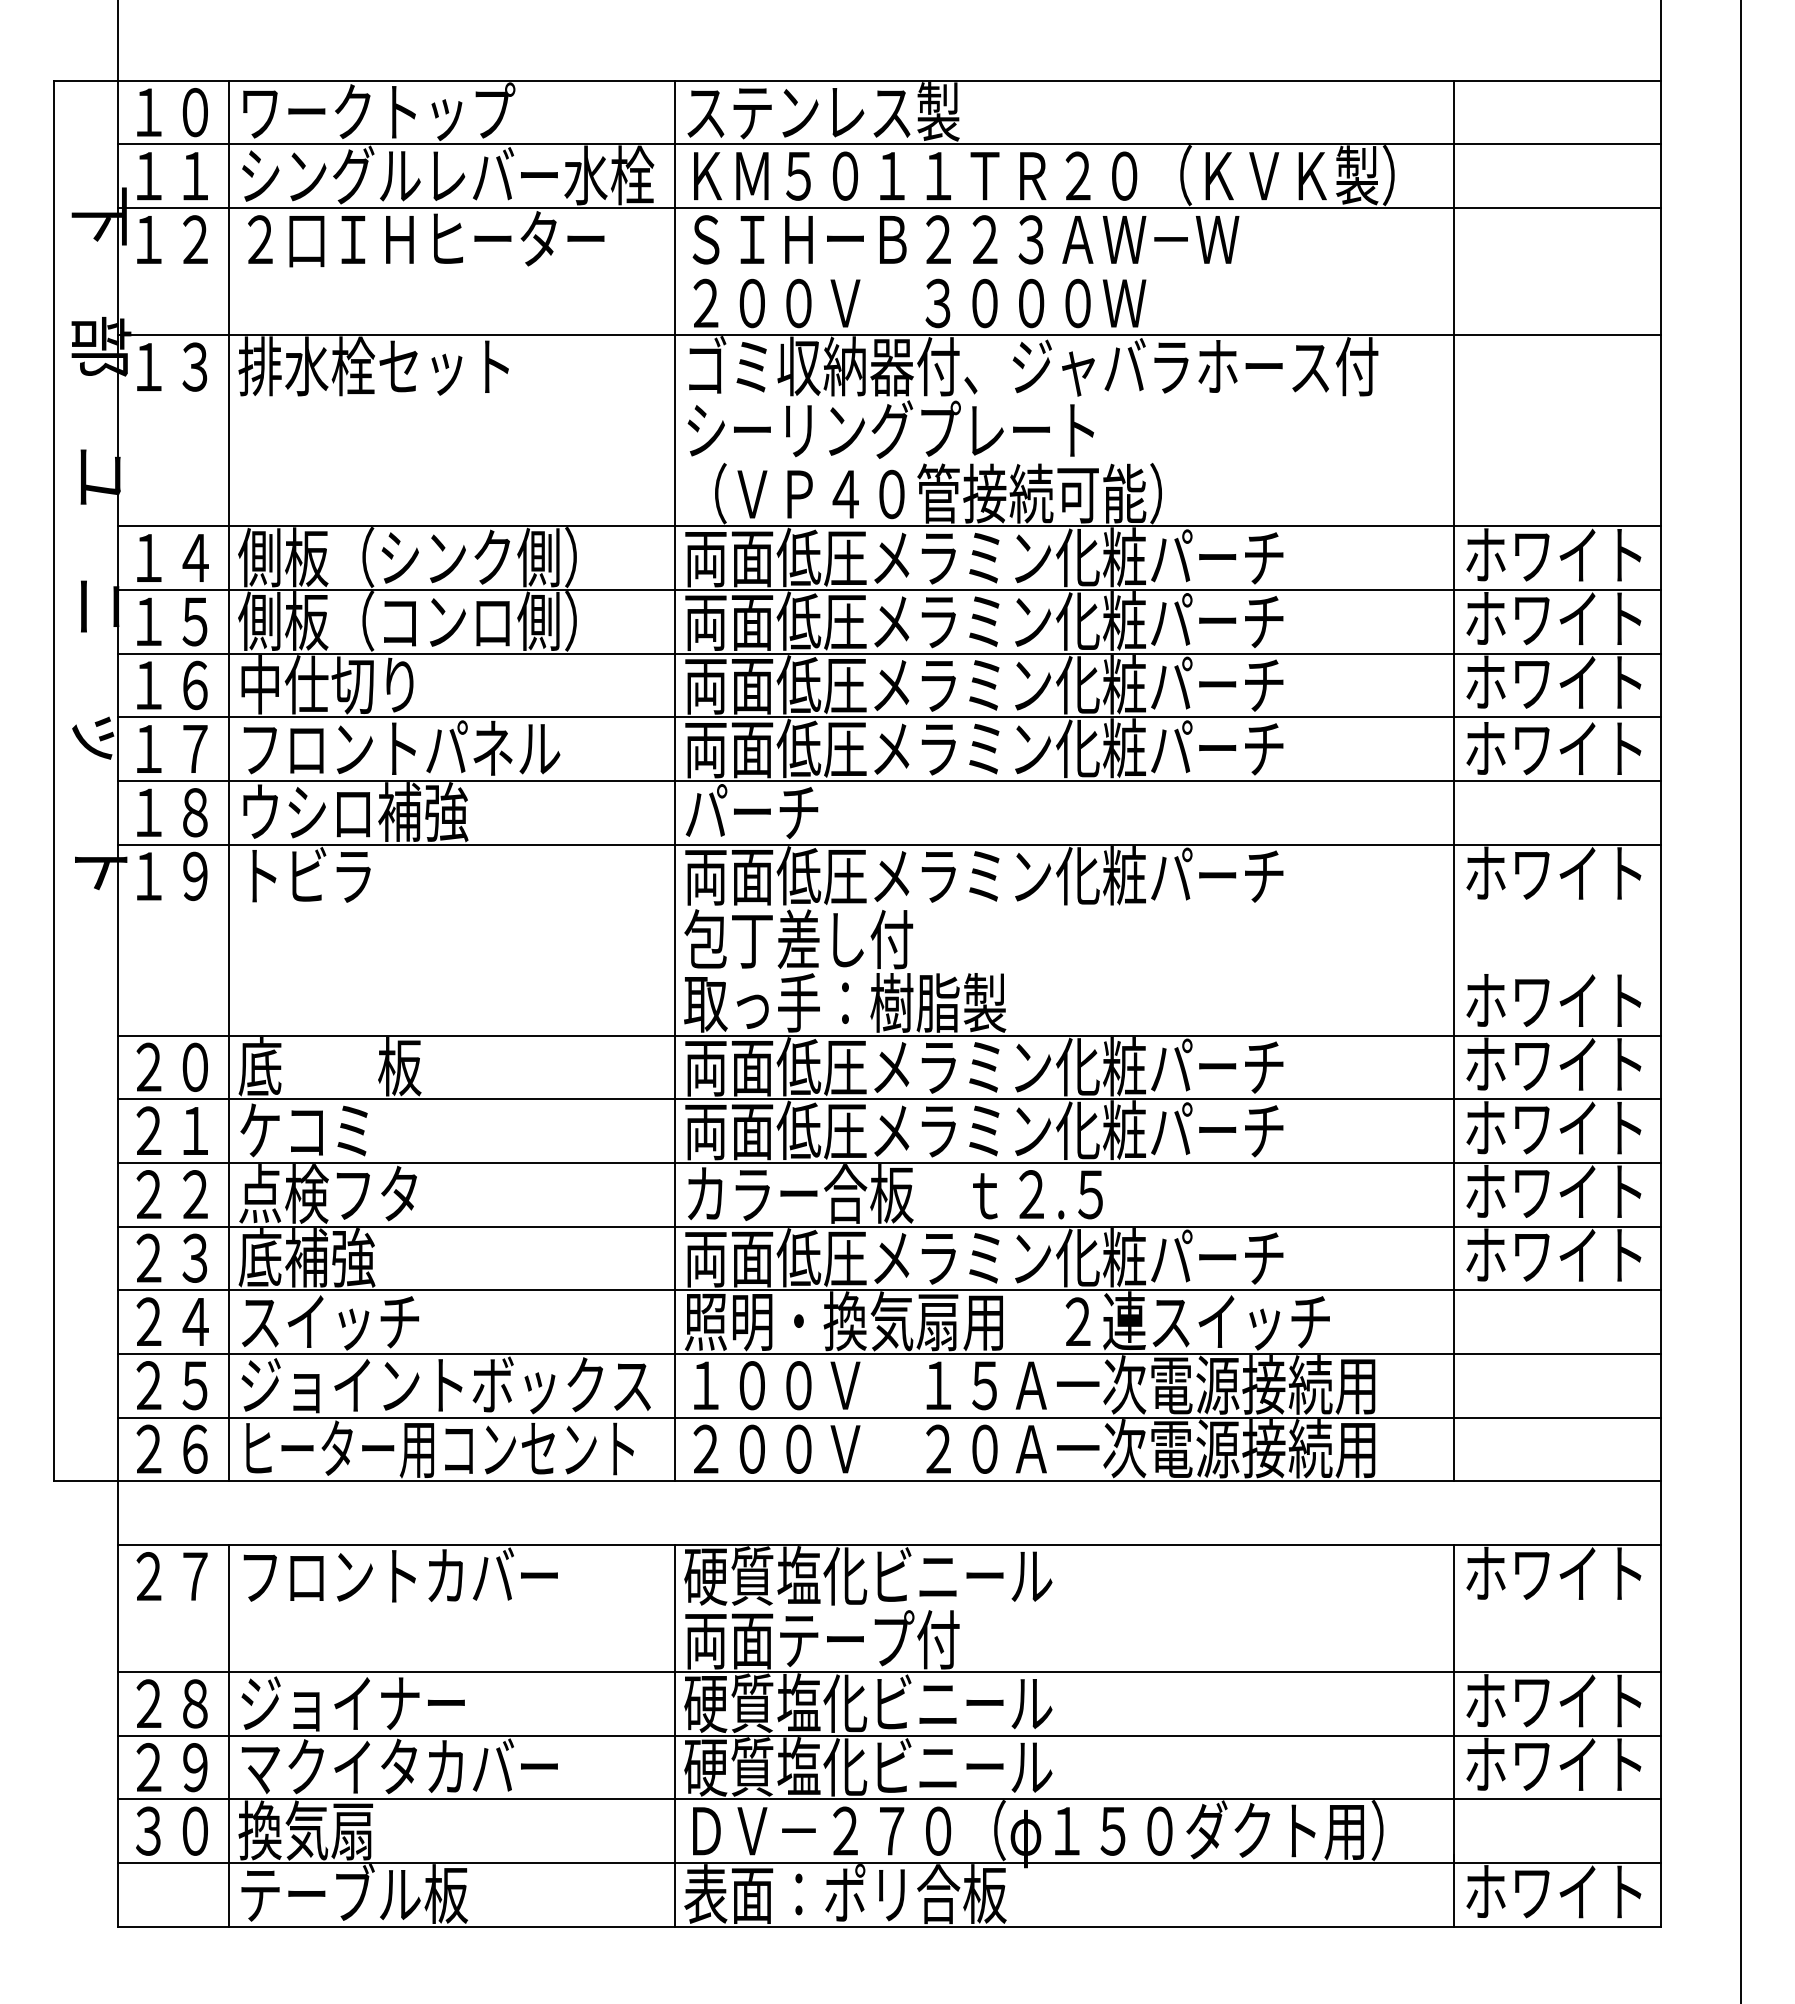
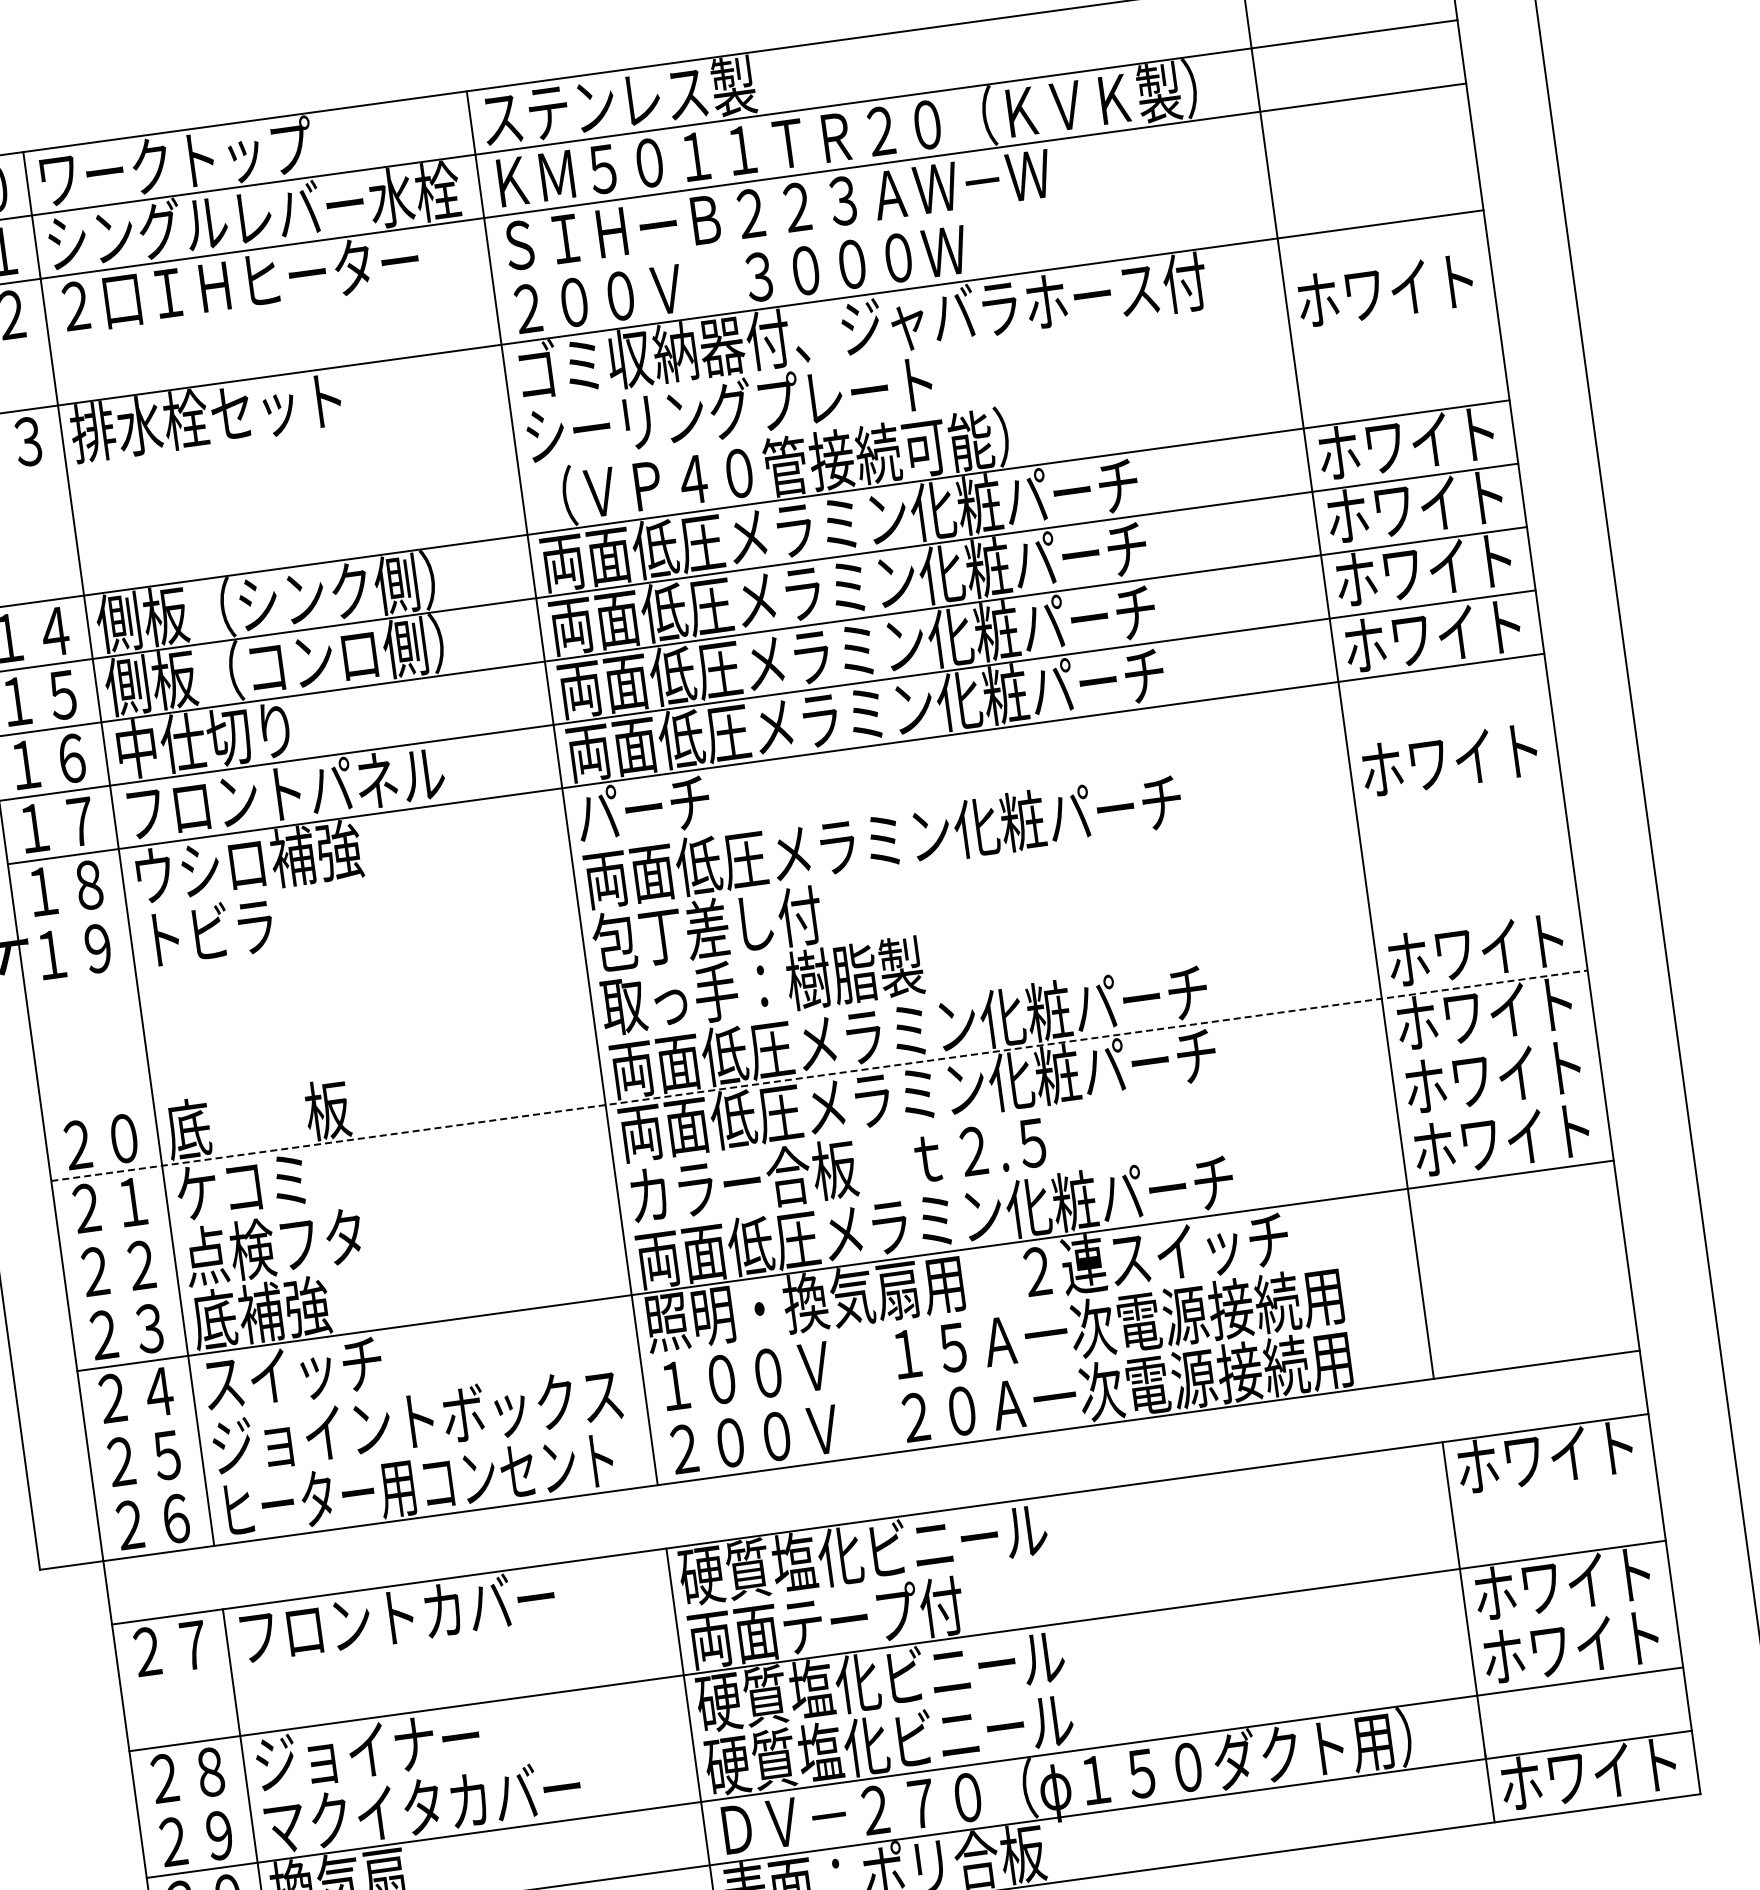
line: (889, 844) -> (784, 822), removed
text: (1553, 1000) -> (1385, 290), moved
line: (889, 1035) -> (810, 1012), removed
line: (889, 1099) -> (819, 1076), solid -> dashed
line: (889, 1162) -> (828, 1138), removed
line: (889, 1226) -> (836, 1202), removed
line: (889, 1353) -> (854, 1328), removed
line: (889, 1417) -> (862, 1392), removed
line: (889, 1735) -> (906, 1709), removed

